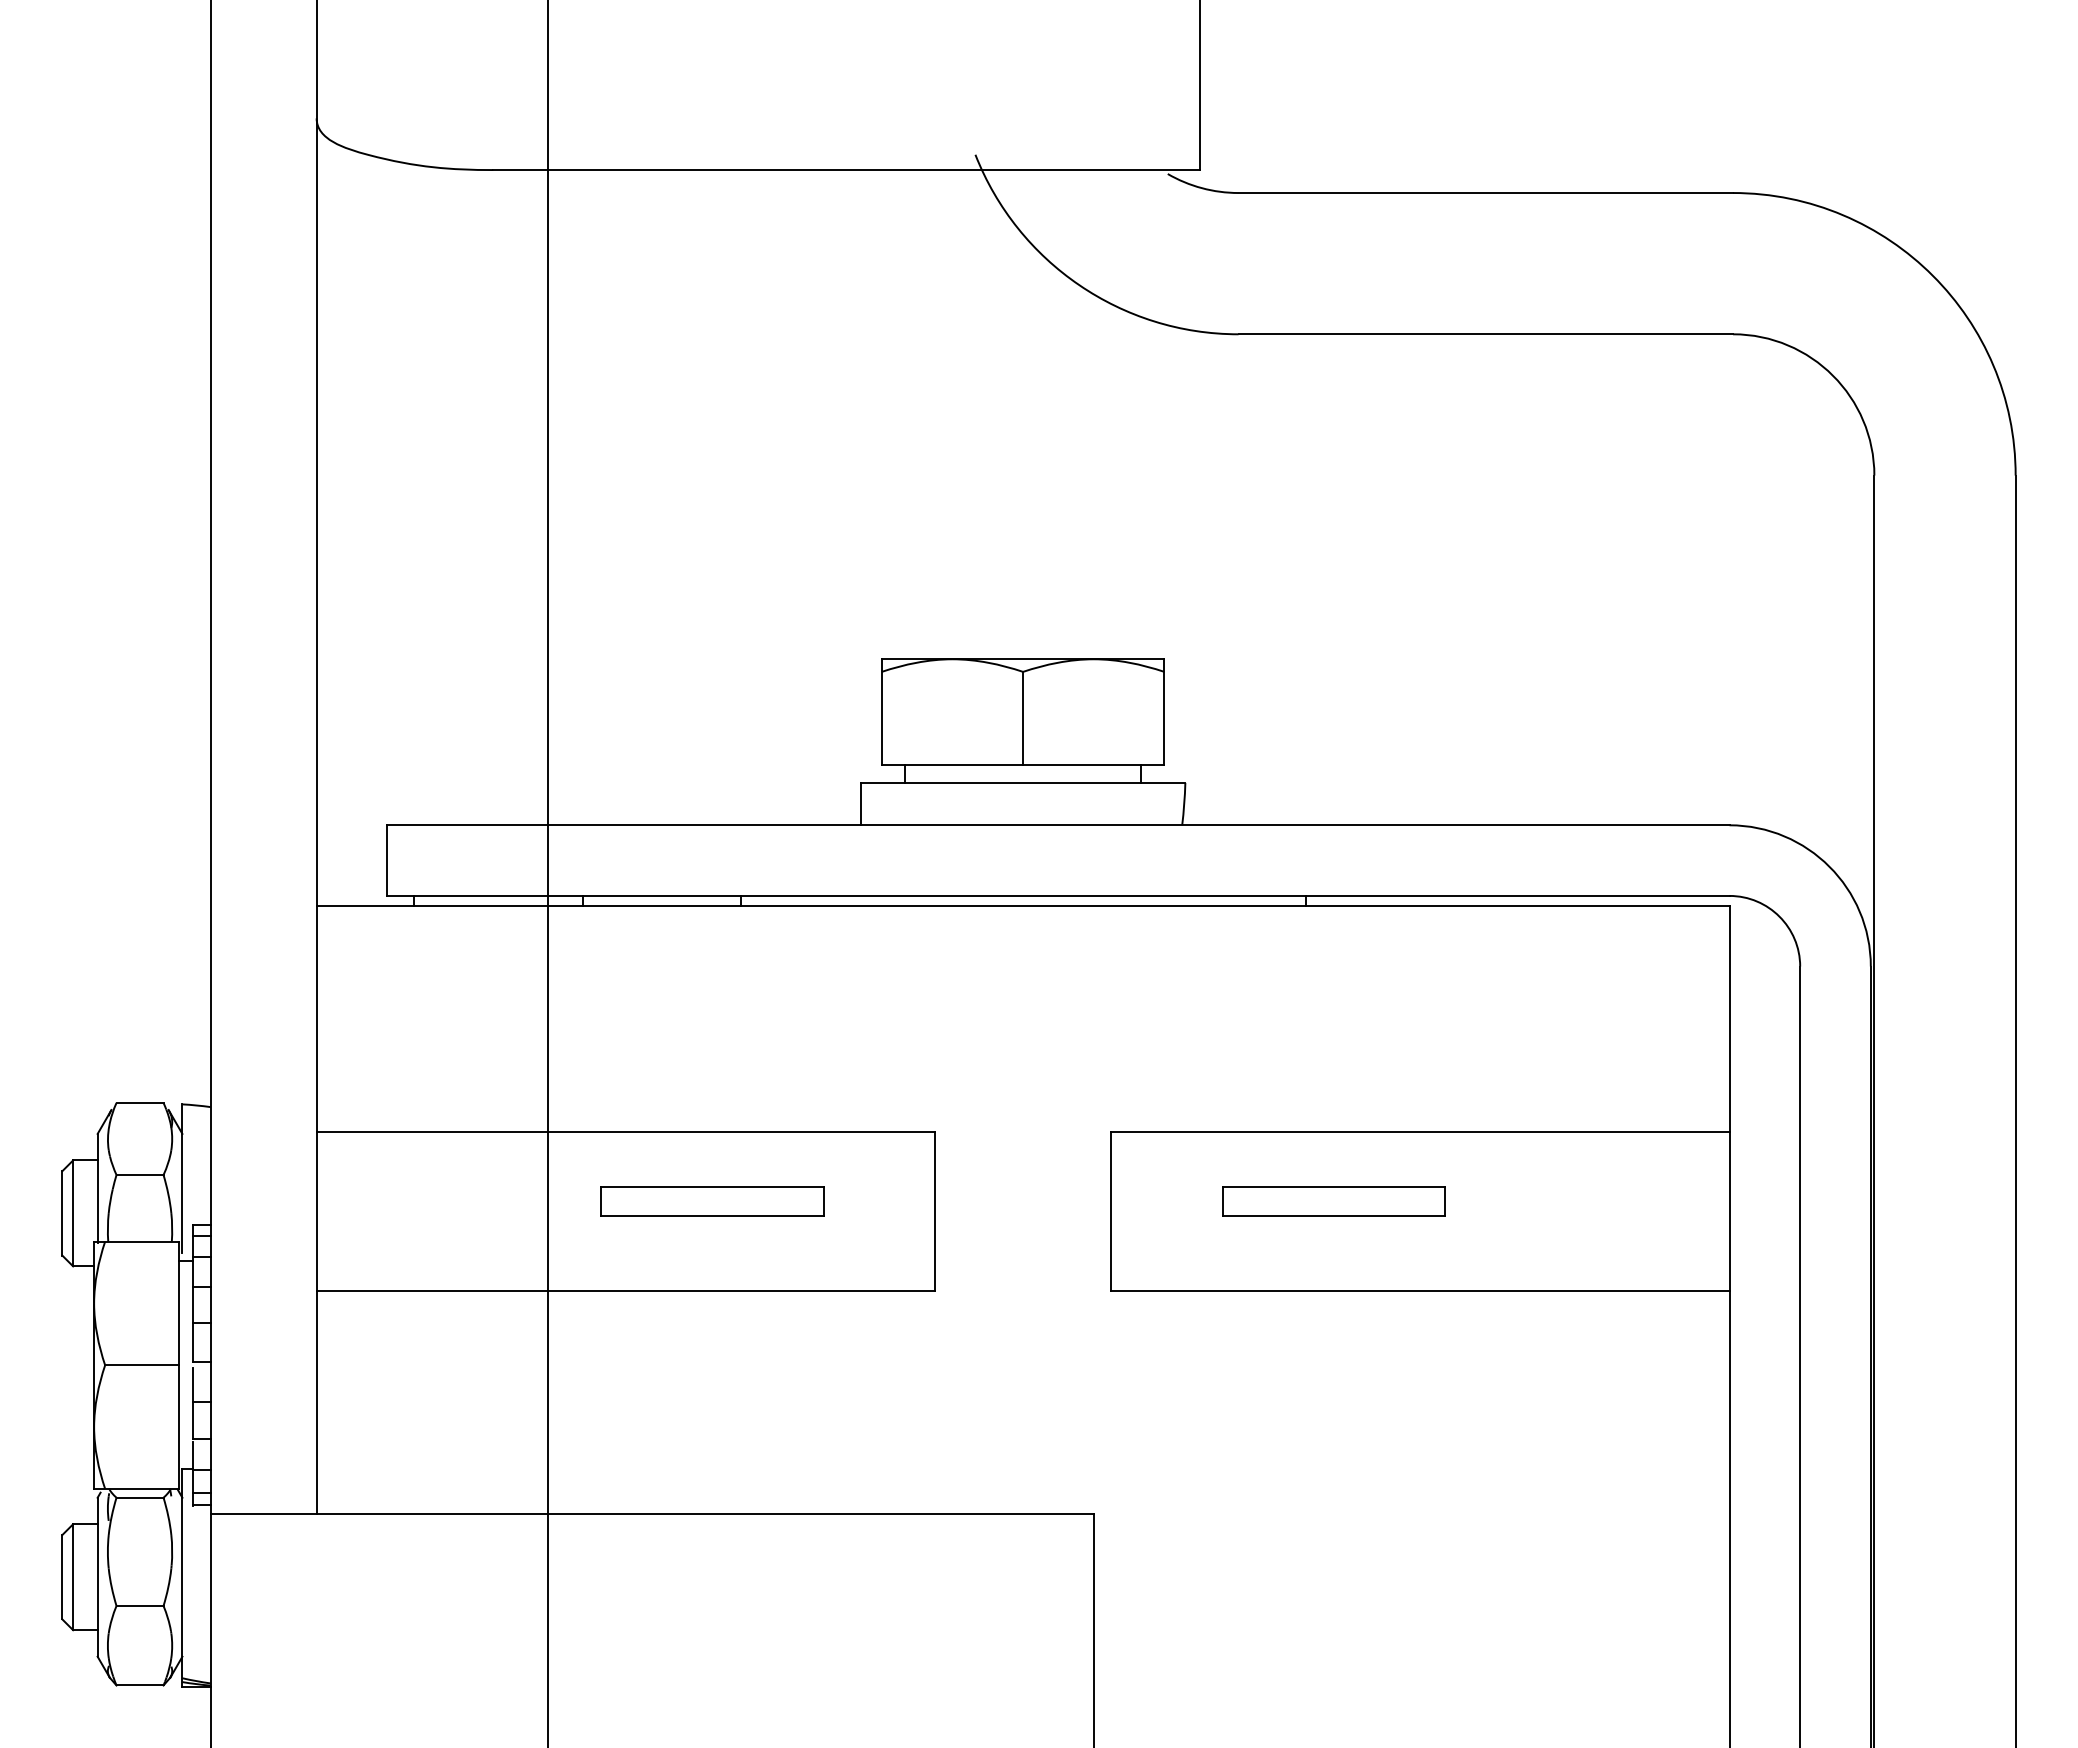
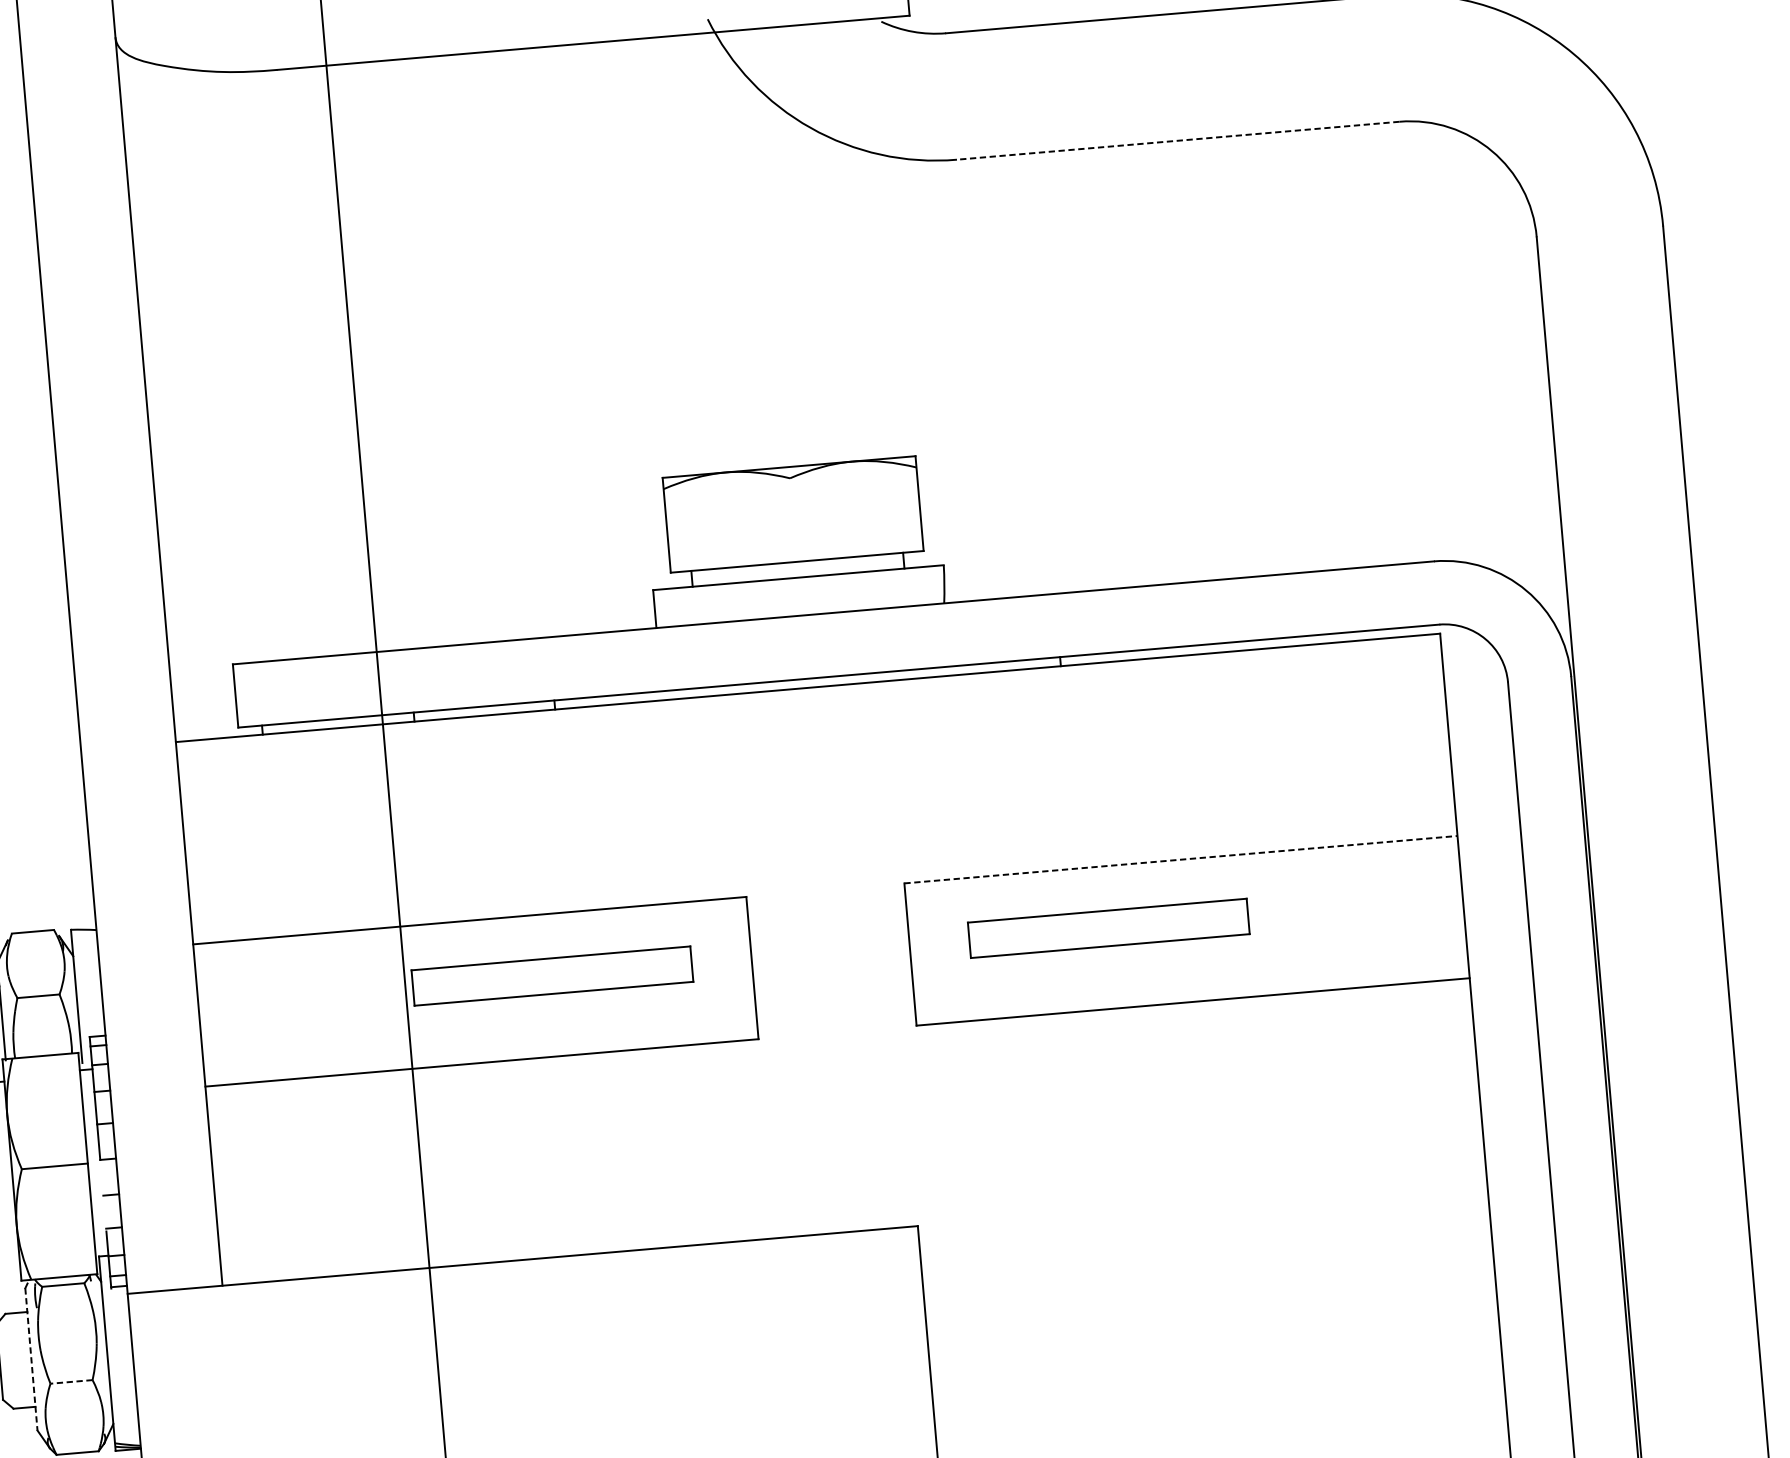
line: (1485, 334) -> (1177, 140), solid -> dashed
line: (1023, 718) -> (794, 519), removed
line: (1420, 1132) -> (1181, 859), solid -> dashed
part: (712, 1201) -> (552, 976), size x1.4
part: (1333, 1201) -> (1108, 928), size x1.4
line: (193, 1403) -> (103, 1196), removed
line: (73, 1577) -> (9, 1361), removed
line: (97, 1577) -> (31, 1359), solid -> dashed
line: (140, 1605) -> (71, 1381), solid -> dashed

